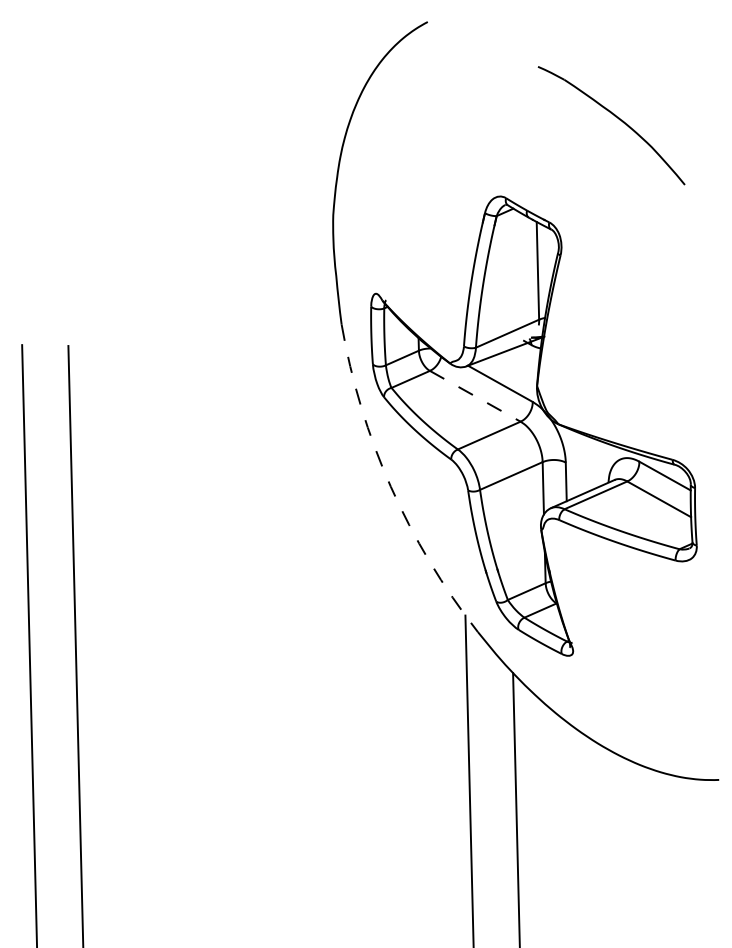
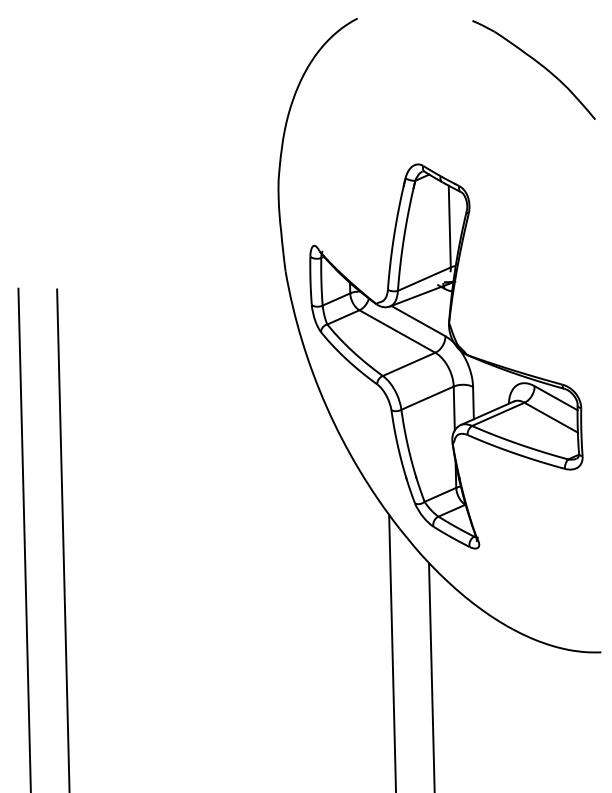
part: (615, 117) -> (537, 63), moved
line: (475, 396) -> (397, 331), dashed -> solid
arc: (390, 486) -> (326, 406), dashed -> solid

